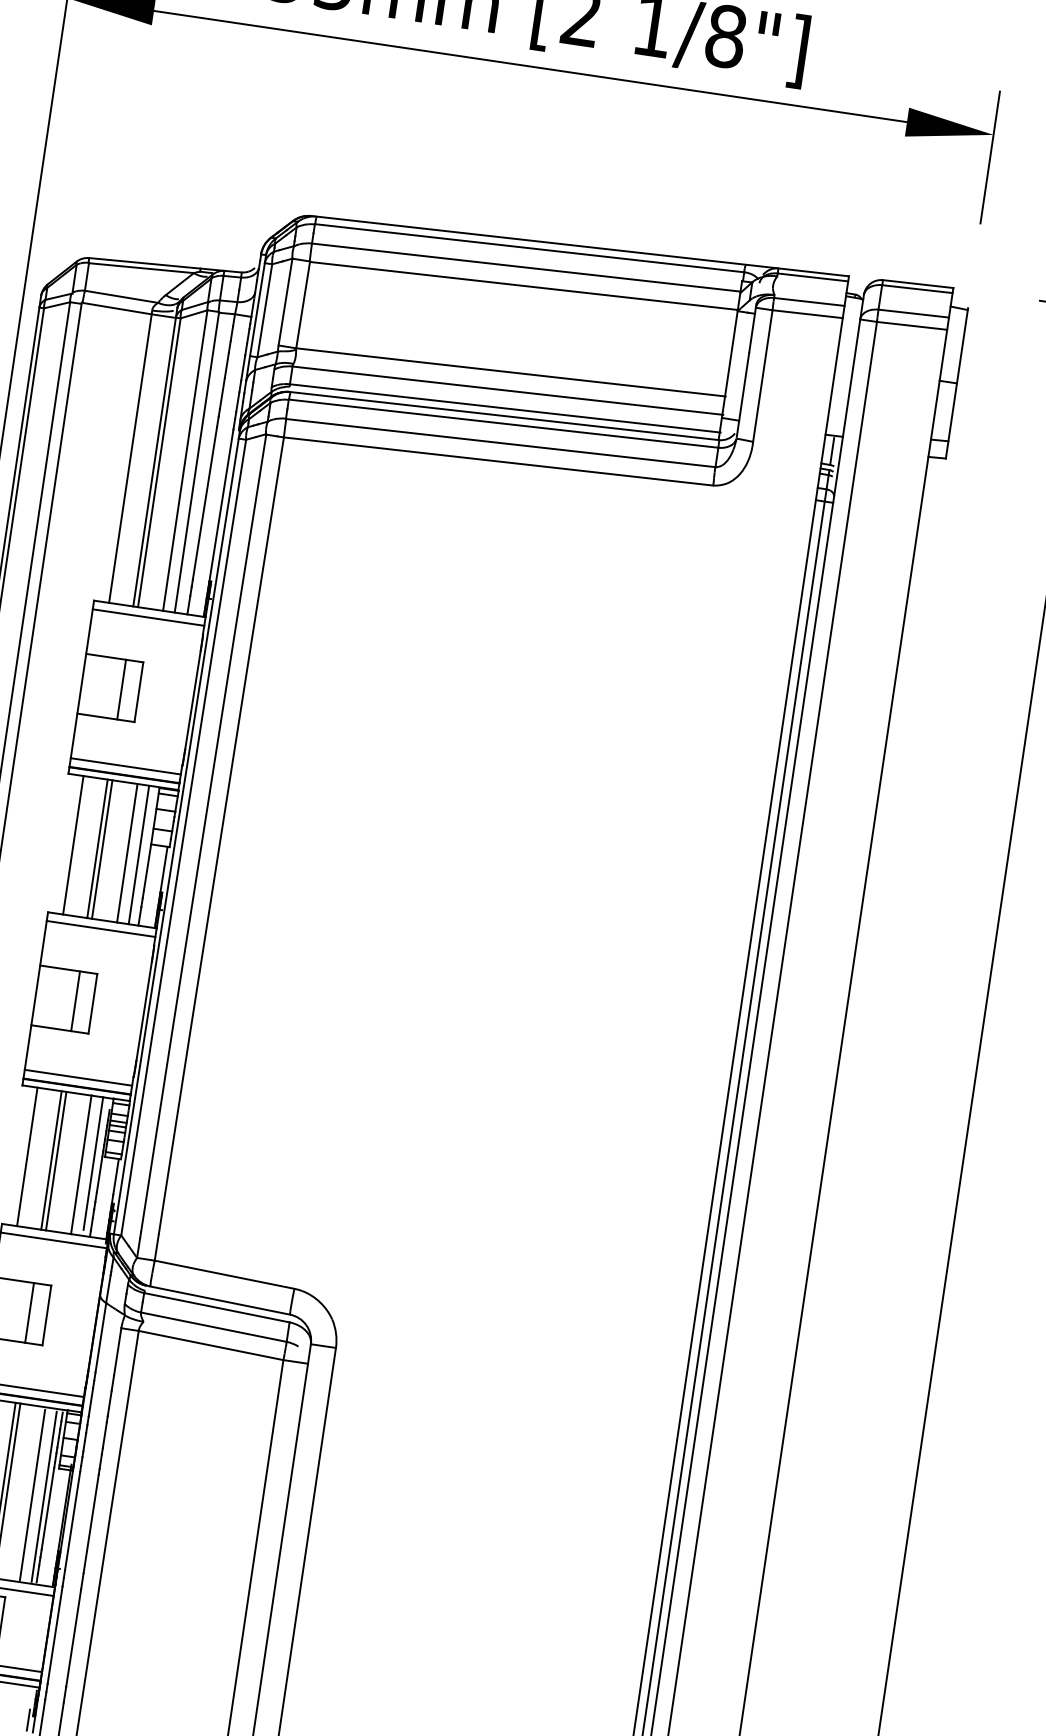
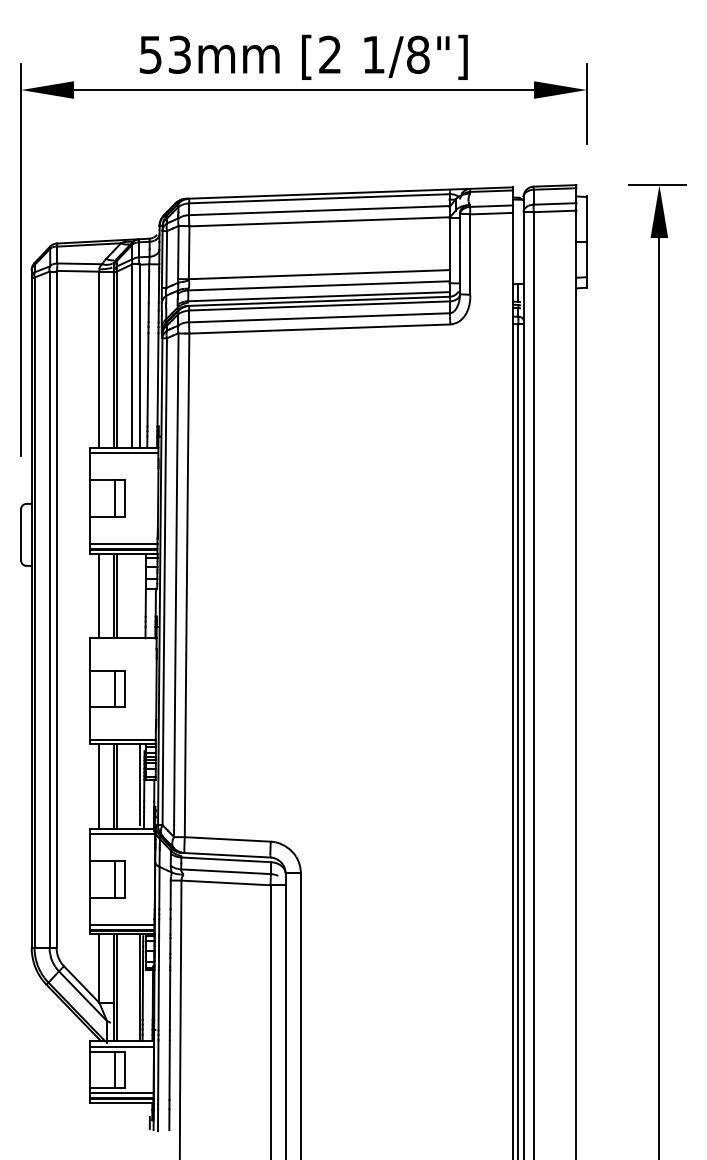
line: (127, 854) -> (132, 596), removed
line: (138, 855) -> (139, 596), removed
line: (101, 928) -> (123, 643), removed
line: (77, 1077) -> (122, 734), removed
line: (81, 1163) -> (132, 785), removed
line: (32, 1495) -> (132, 988), removed

